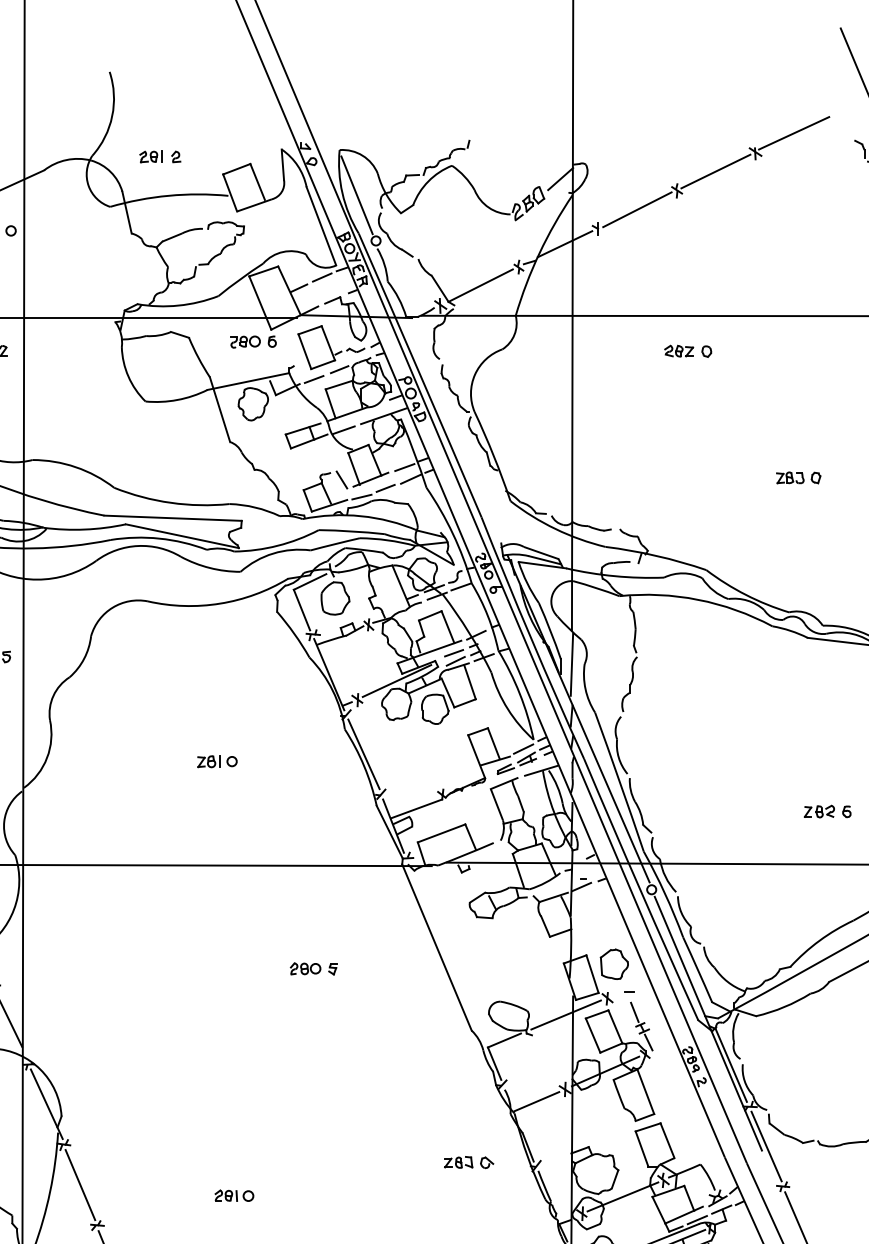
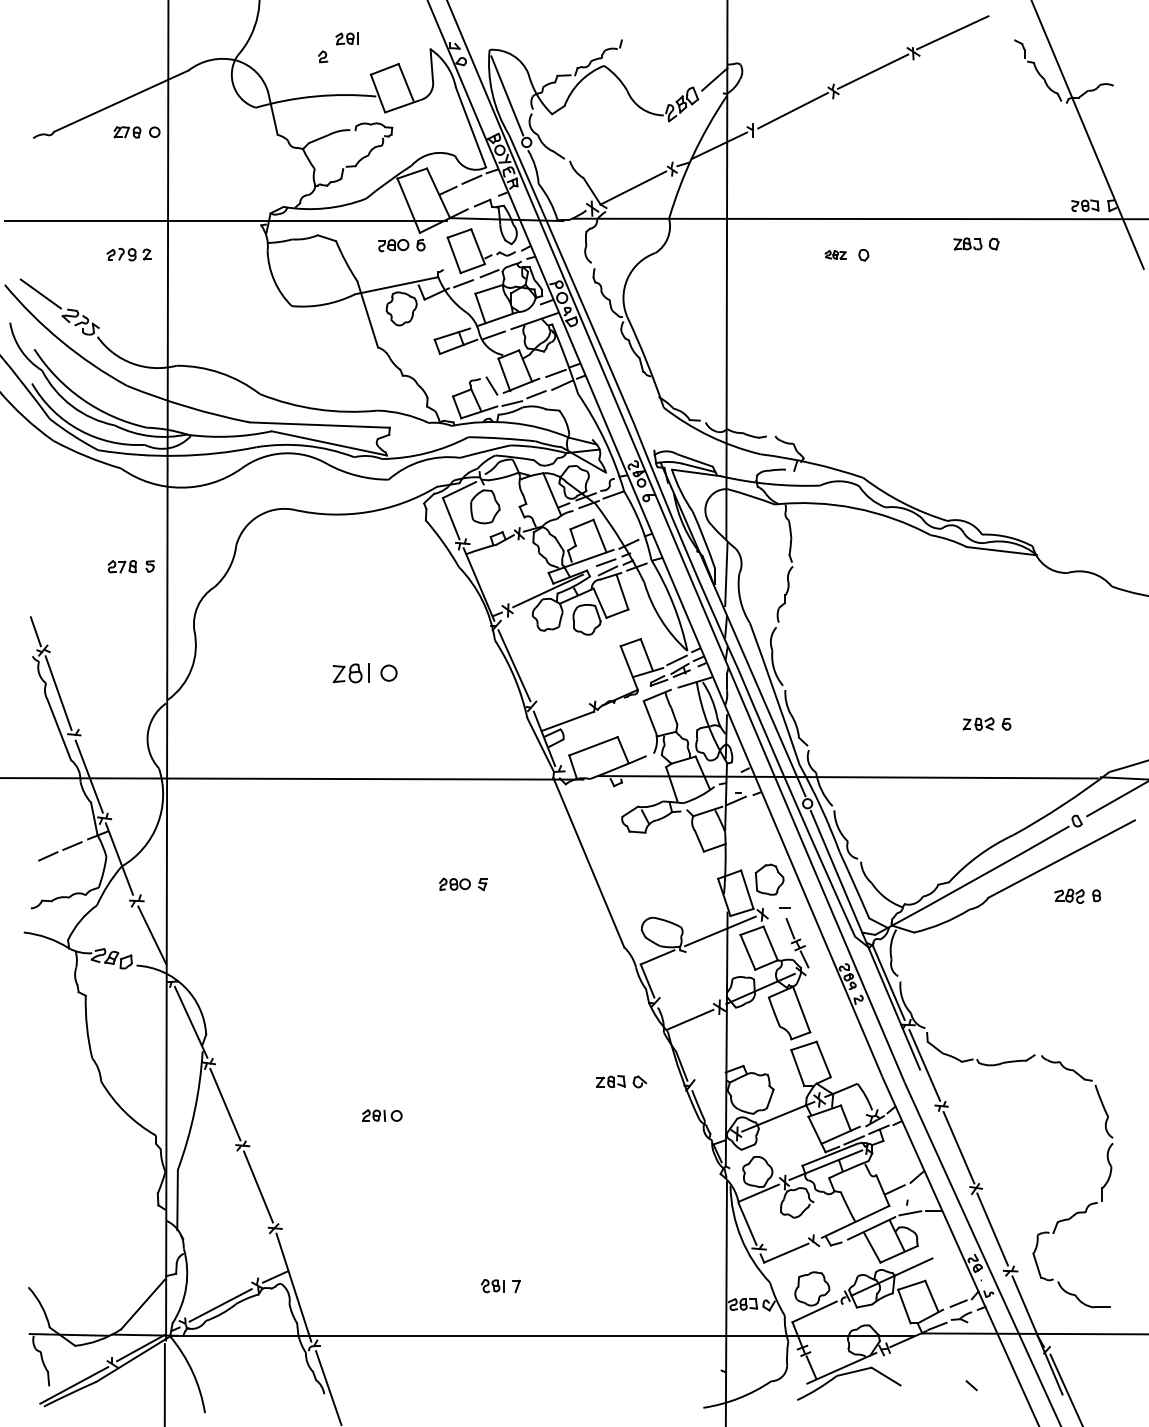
part: (150, 156) -> (346, 38), moved
part: (679, 350) -> (835, 254), size x0.7
part: (798, 477) -> (976, 243), moved
part: (216, 761) -> (364, 672), size x1.6

